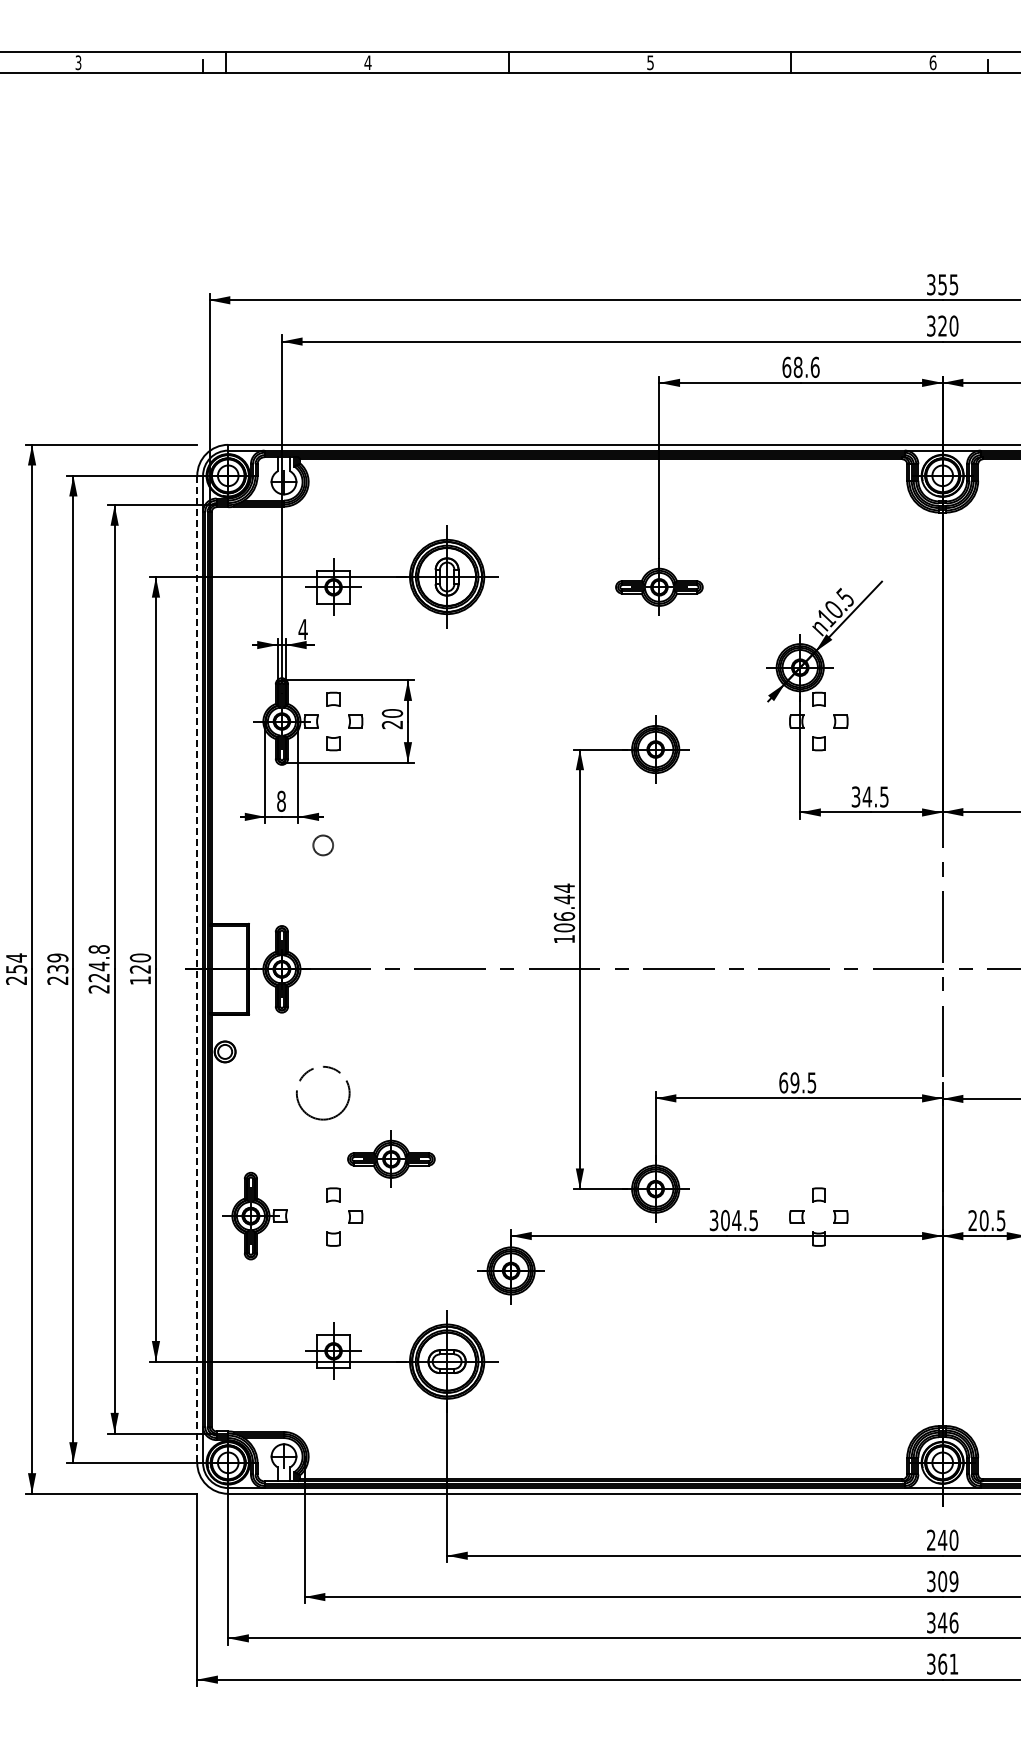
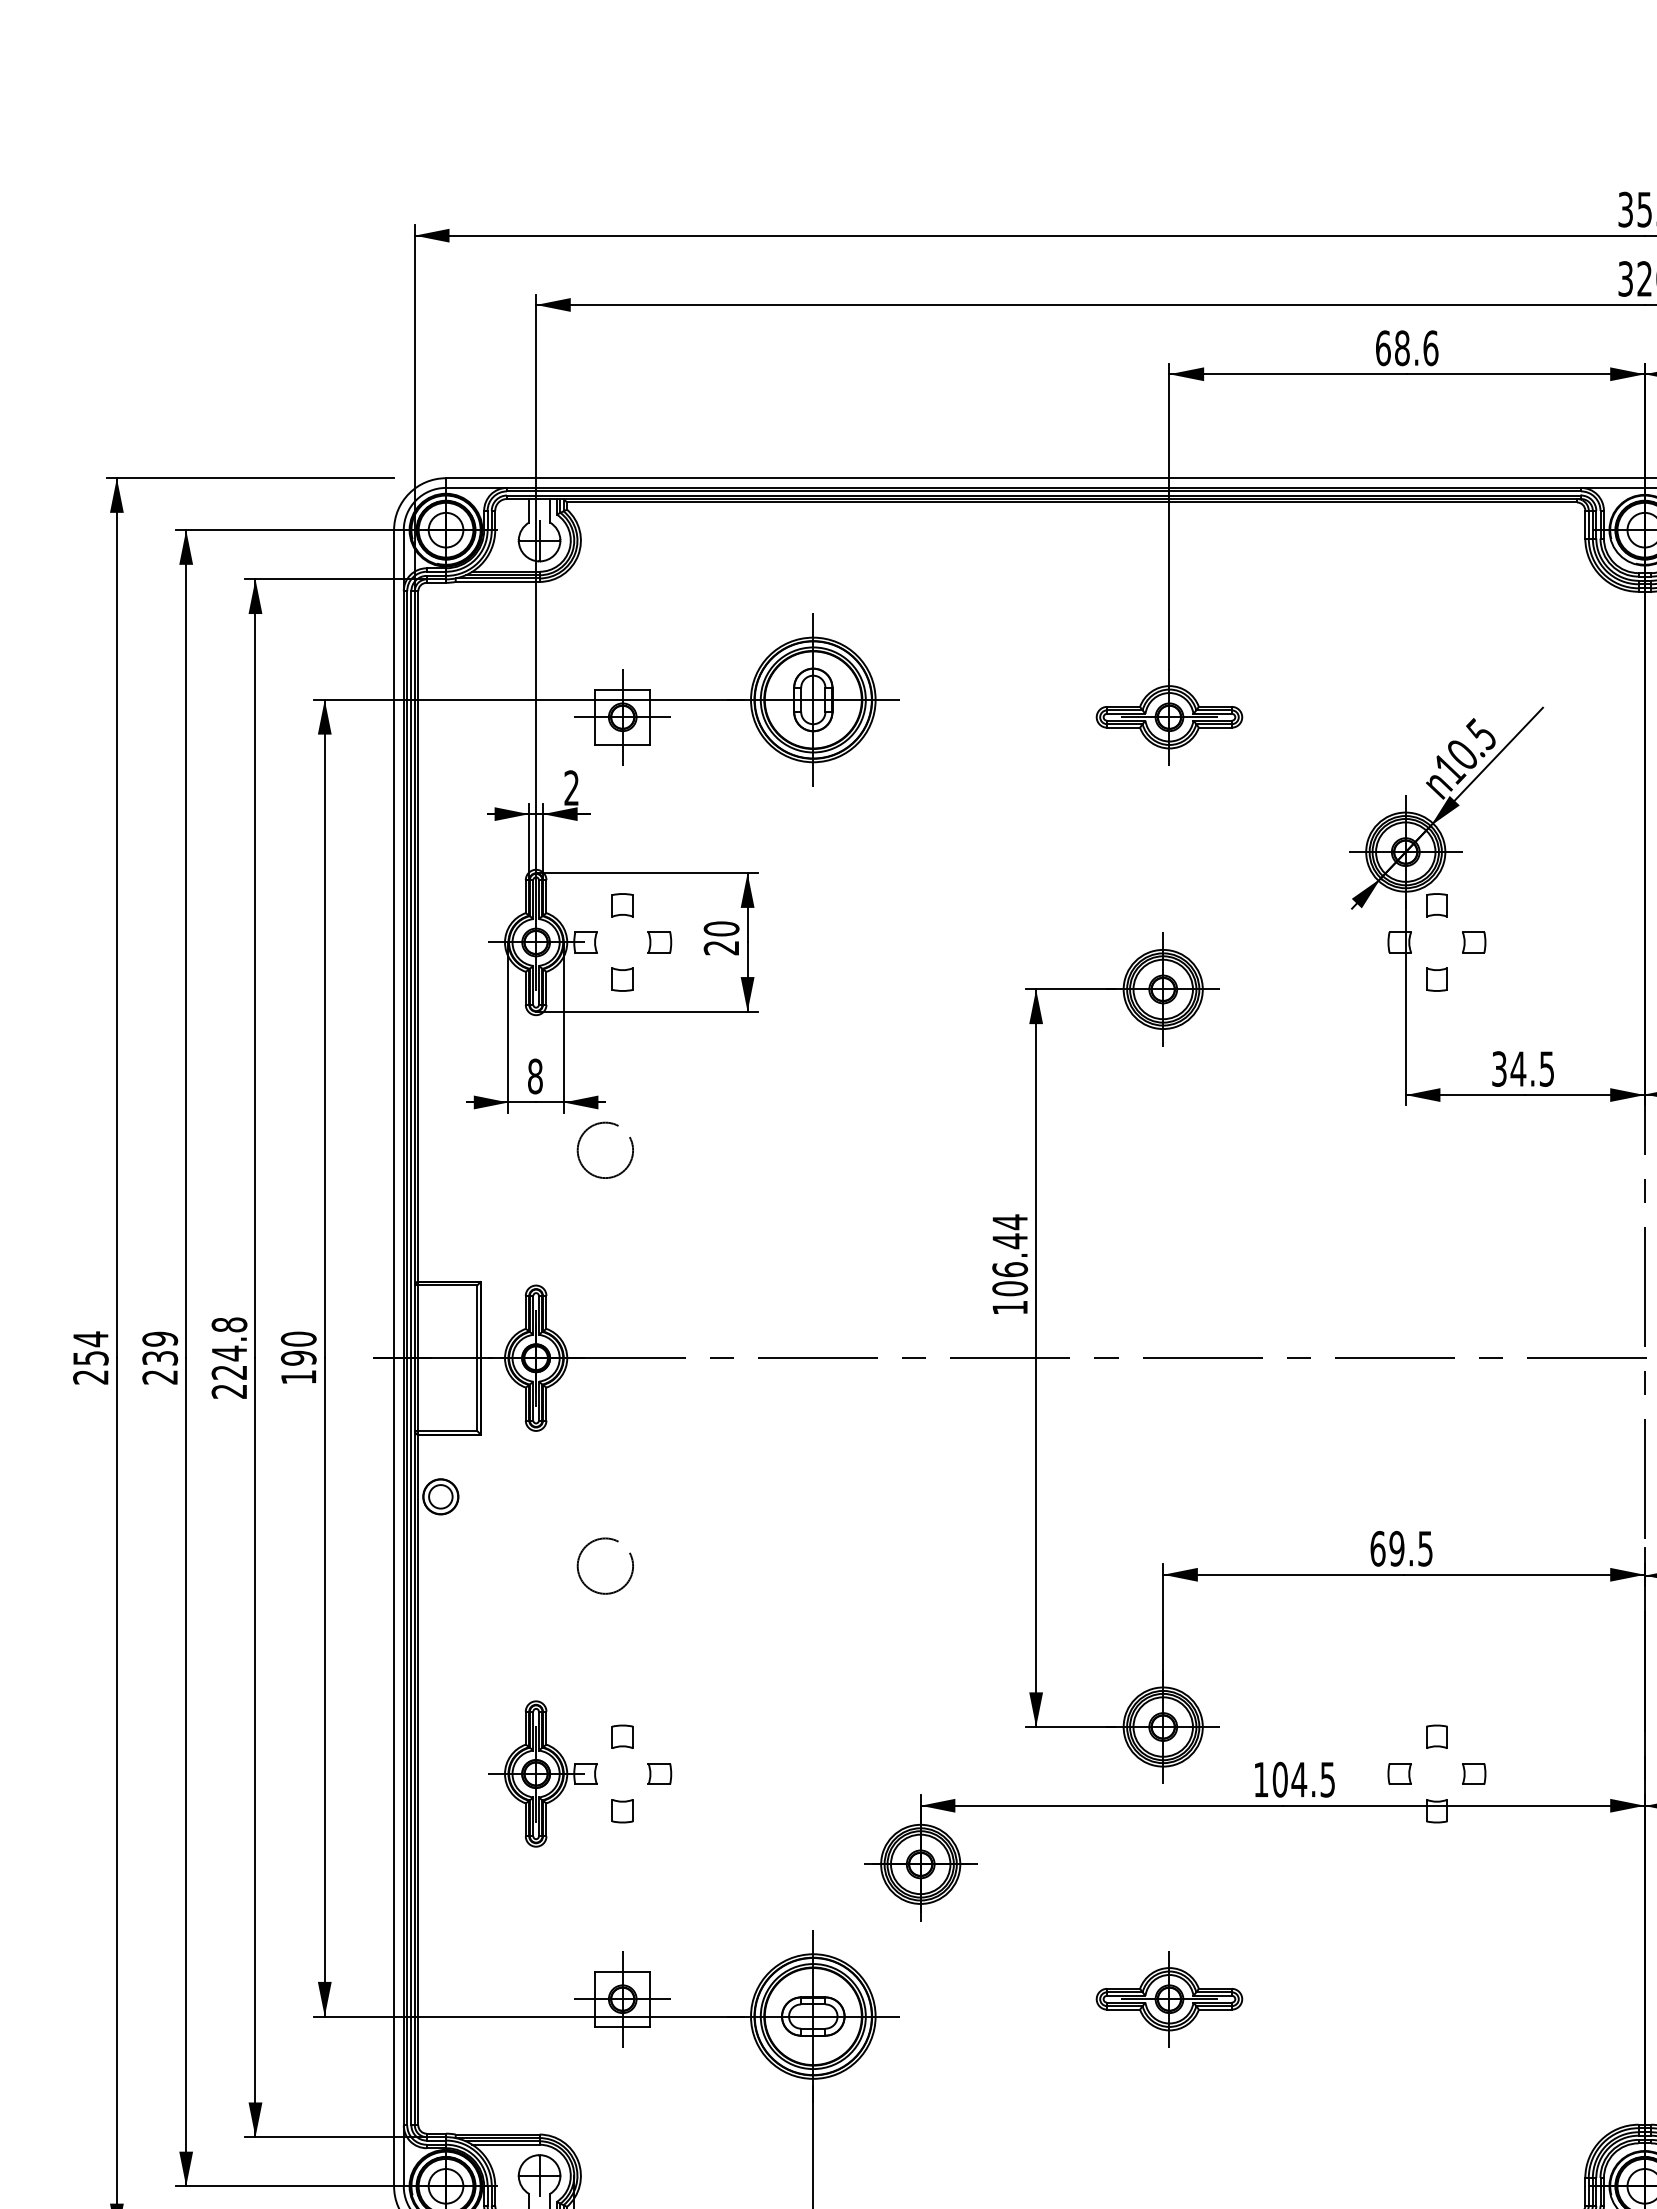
text: (302, 628) -> (570, 786), 4 -> 2
circle: (322, 844) -> (604, 1148), size x1.67
text: (140, 969) -> (298, 1358), 120 -> 190
line: (197, 969) -> (394, 1358), dashed -> solid
circle: (322, 1092) -> (604, 1564), size x0.62
part: (391, 1158) -> (1169, 1997), moved
part: (254, 1215) -> (542, 1772), moved
text: (713, 1220) -> (1260, 1779), 304.5 -> 104.5

